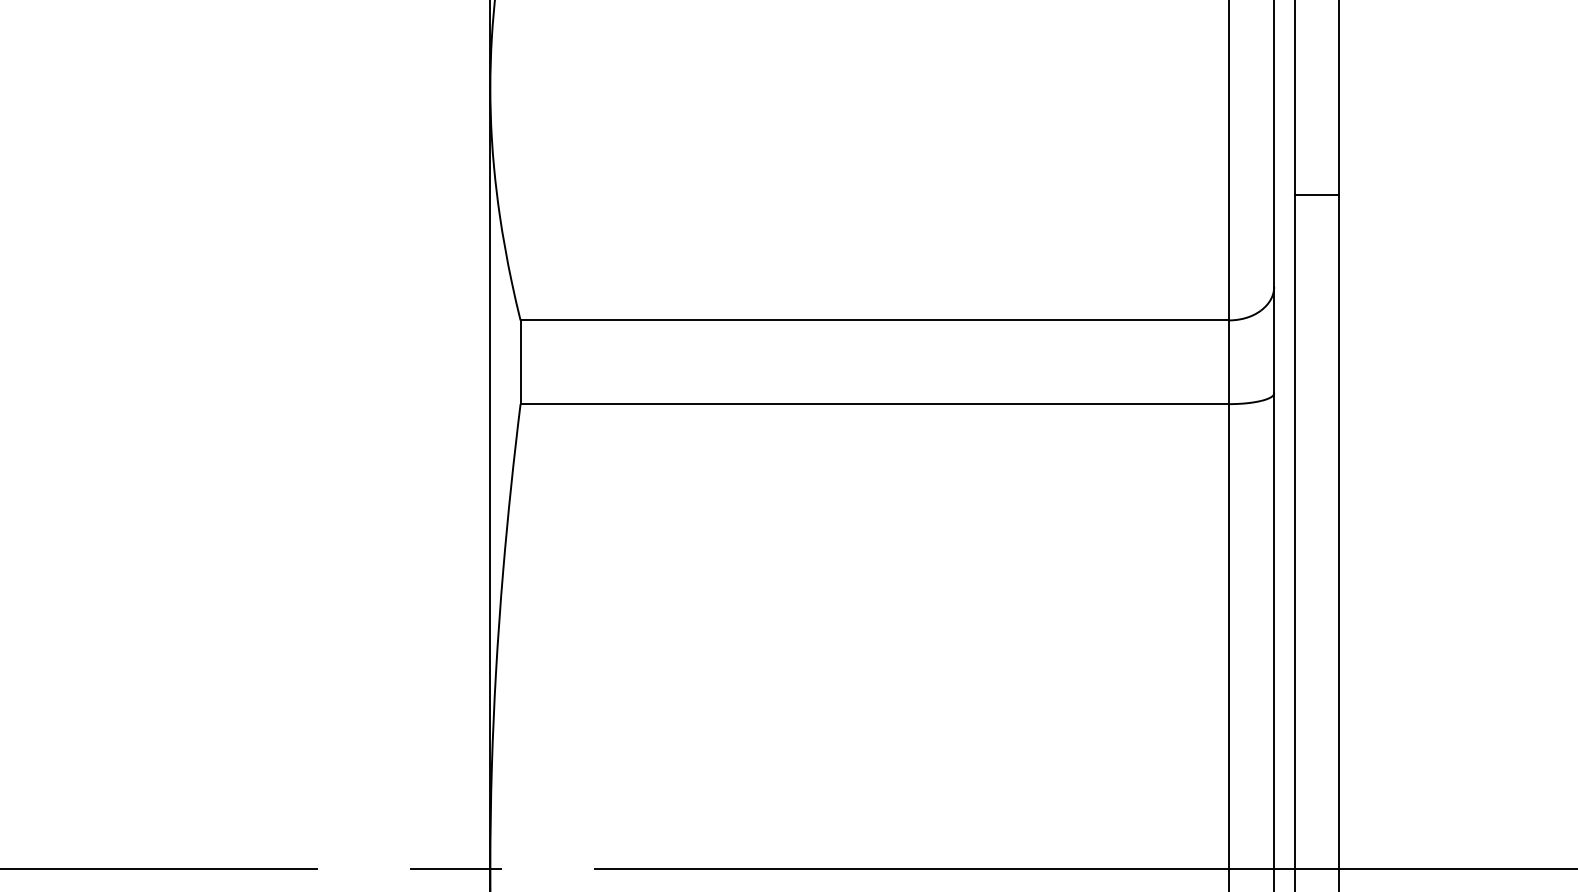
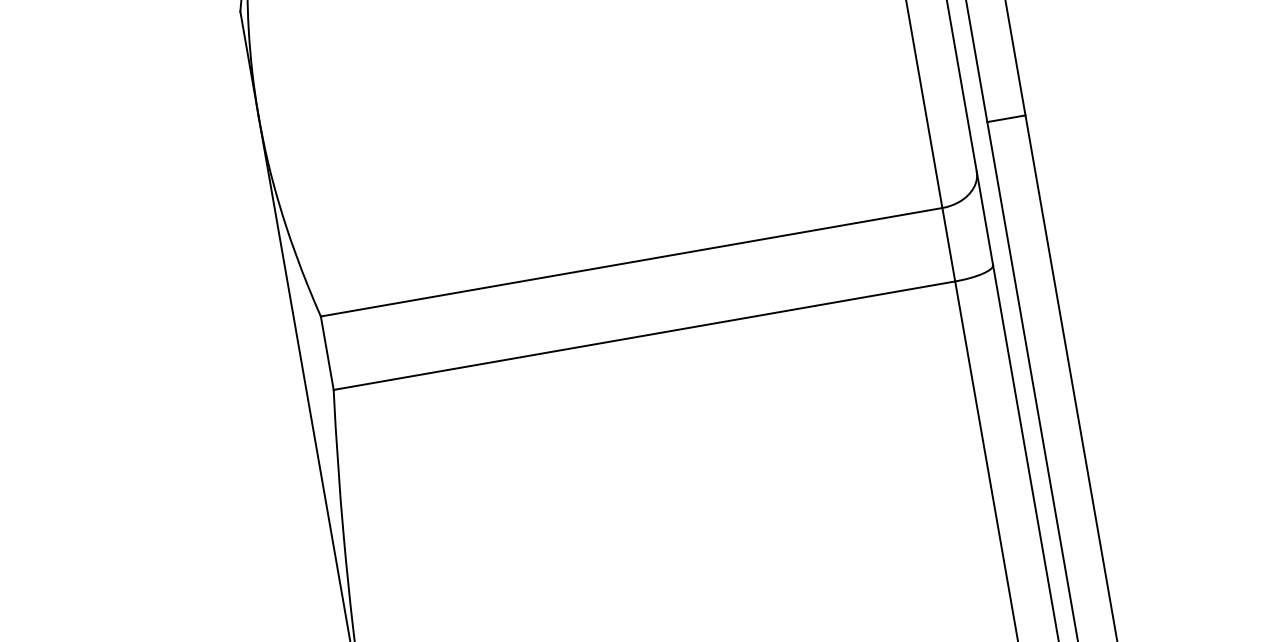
line: (1316, 195) -> (1005, 119), moved

